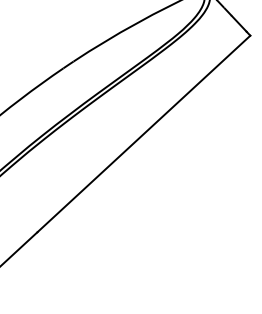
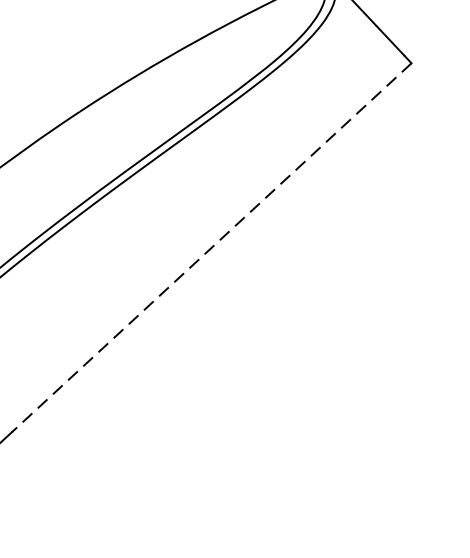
line: (143, 133) -> (210, 246), solid -> dashed

